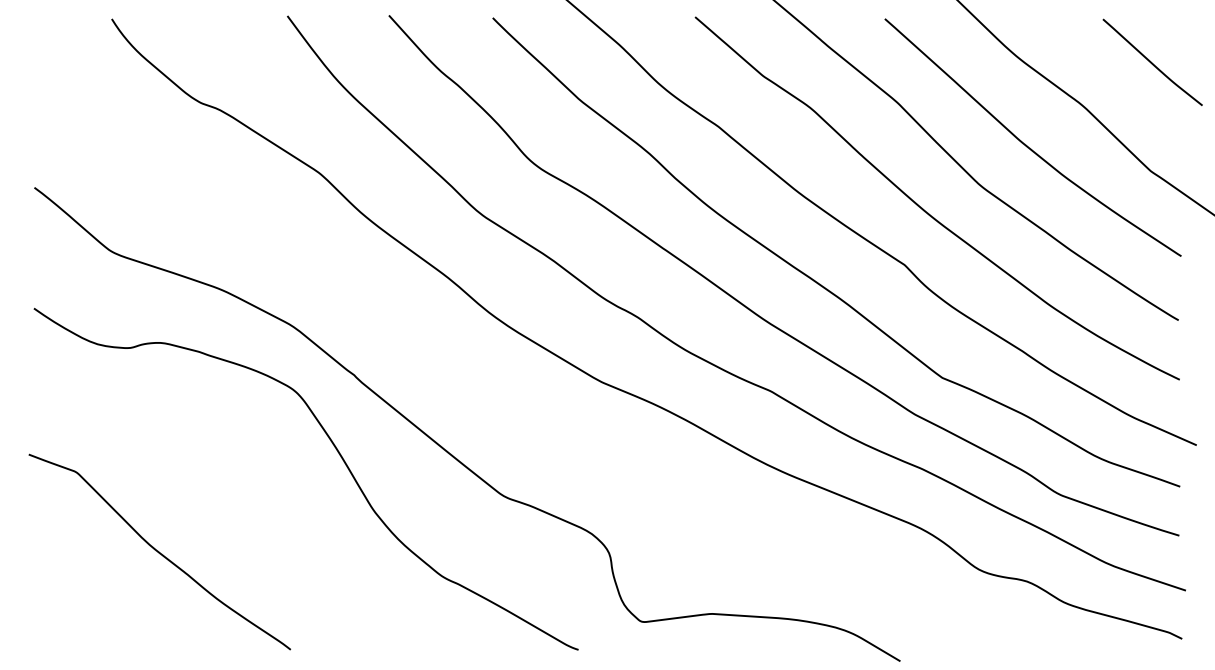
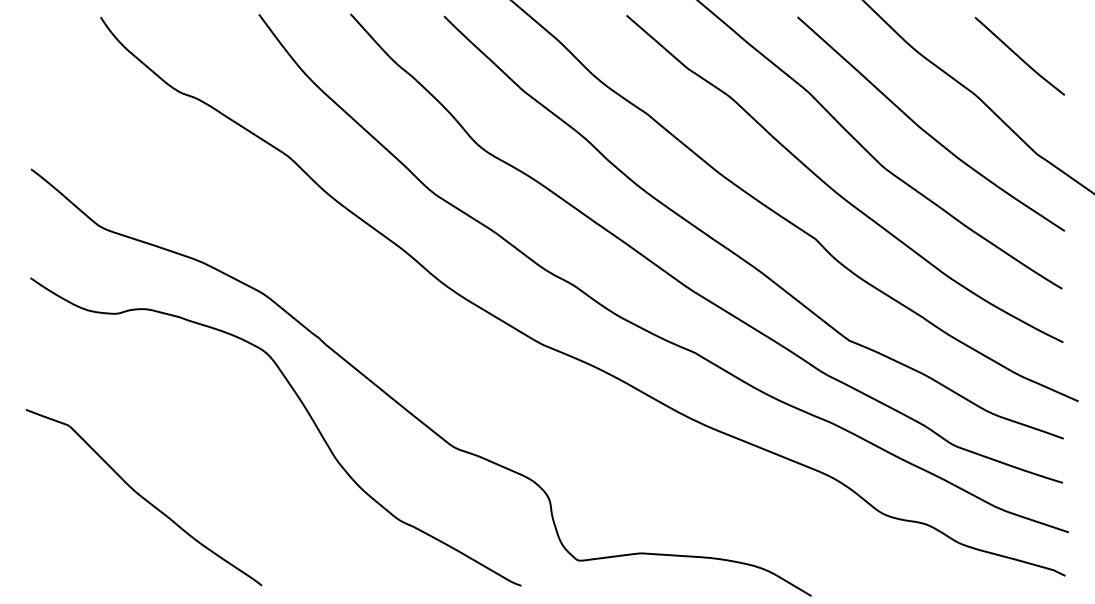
curve: (1152, 62) -> (1019, 56), moved

